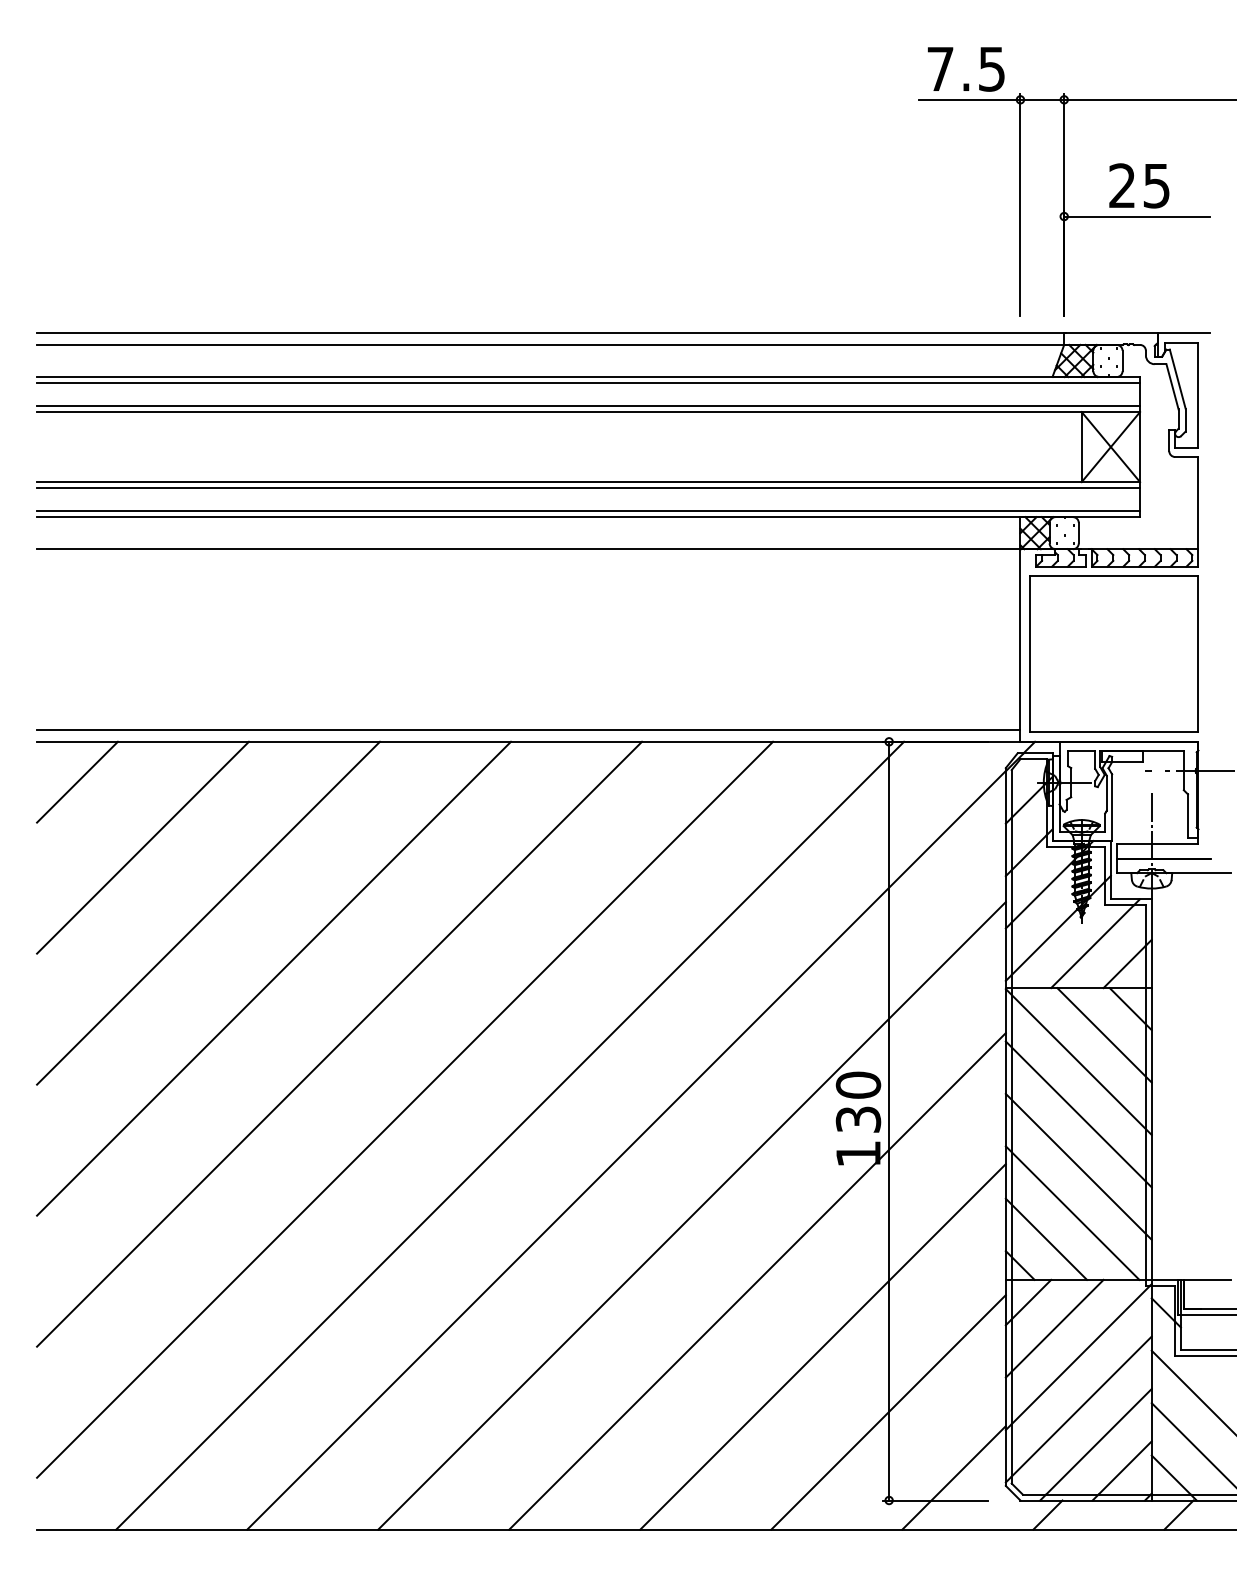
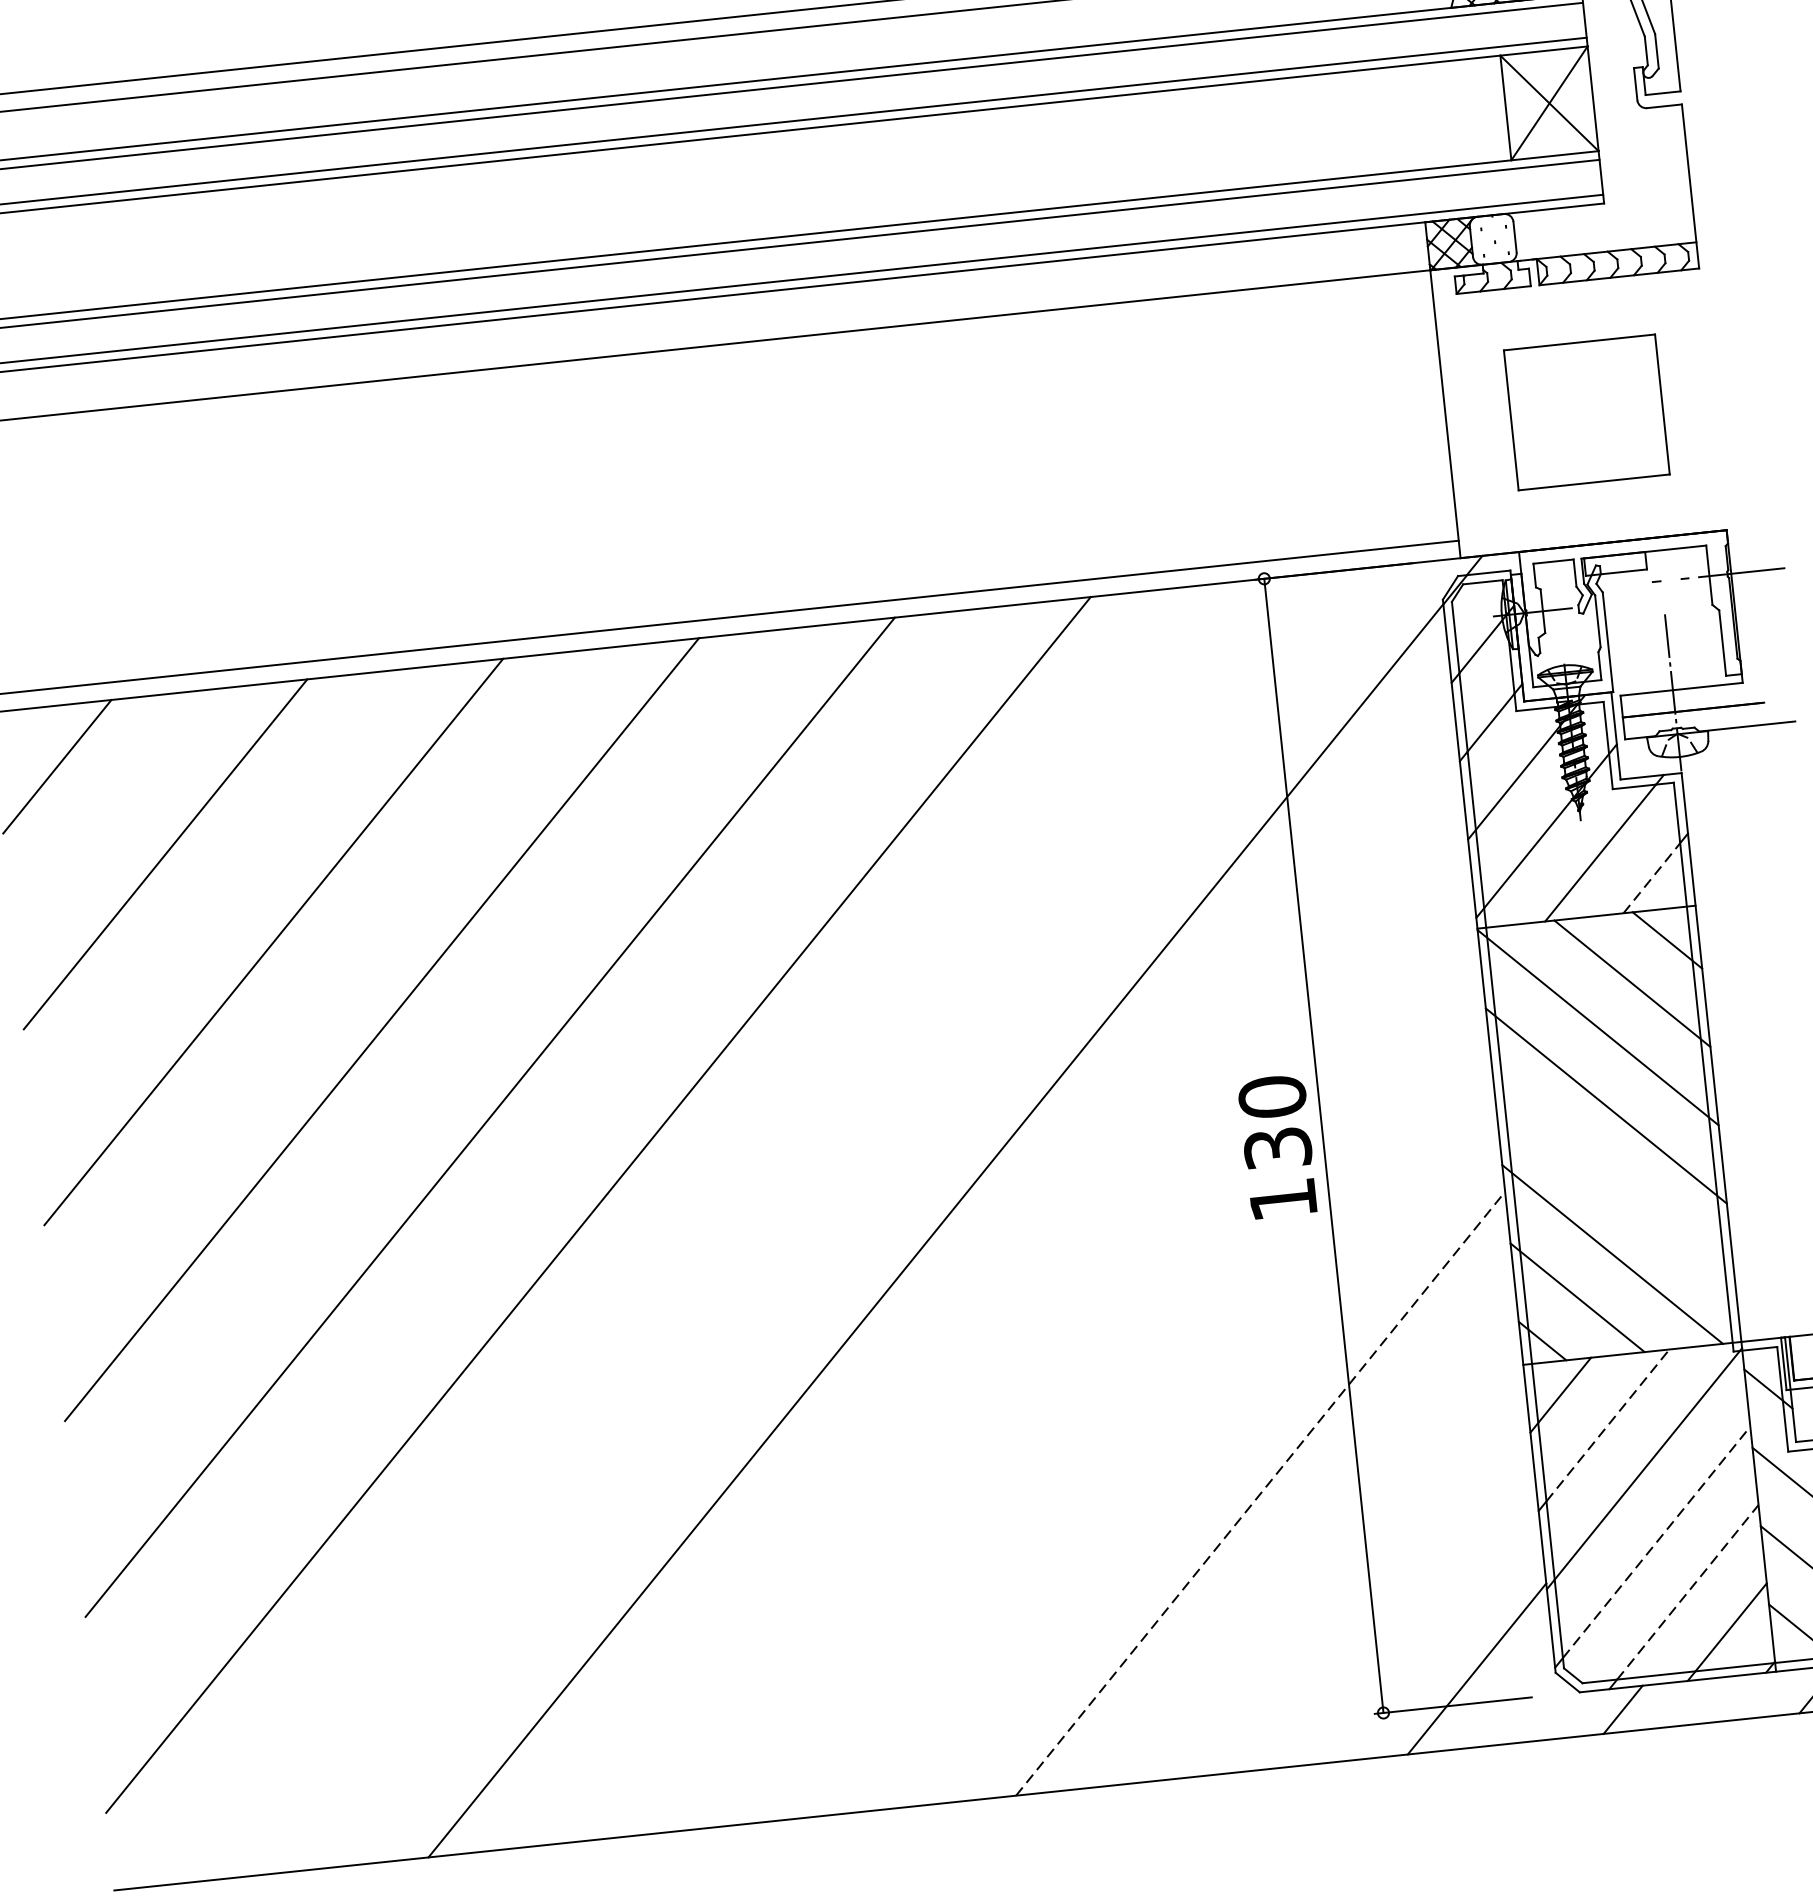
part: (1113, 653) -> (1585, 411), size x0.6
line: (1124, 966) -> (1651, 877), solid -> dashed
line: (510, 1135) -> (760, 1226), removed
line: (1078, 1166) -> (1614, 1183), removed
line: (691, 1215) -> (1043, 1317), removed
line: (757, 1281) -> (1152, 1406), removed
line: (1057, 1325) -> (1607, 1424), solid -> dashed
line: (823, 1346) -> (1261, 1493), solid -> dashed
line: (1082, 1406) -> (1657, 1542), solid -> dashed
line: (888, 1412) -> (1368, 1581), removed
line: (1098, 1441) -> (1687, 1591), solid -> dashed

